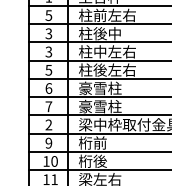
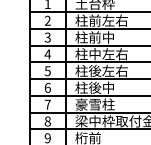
text: (48, 15) -> (47, 20), 5 -> 2
text: (99, 33) -> (94, 37), 柱後中 -> 柱前中
text: (48, 51) -> (47, 53), 3 -> 4
text: (100, 88) -> (95, 87), 豪雪柱 -> 柱後中
text: (48, 124) -> (47, 121), 2 -> 8

